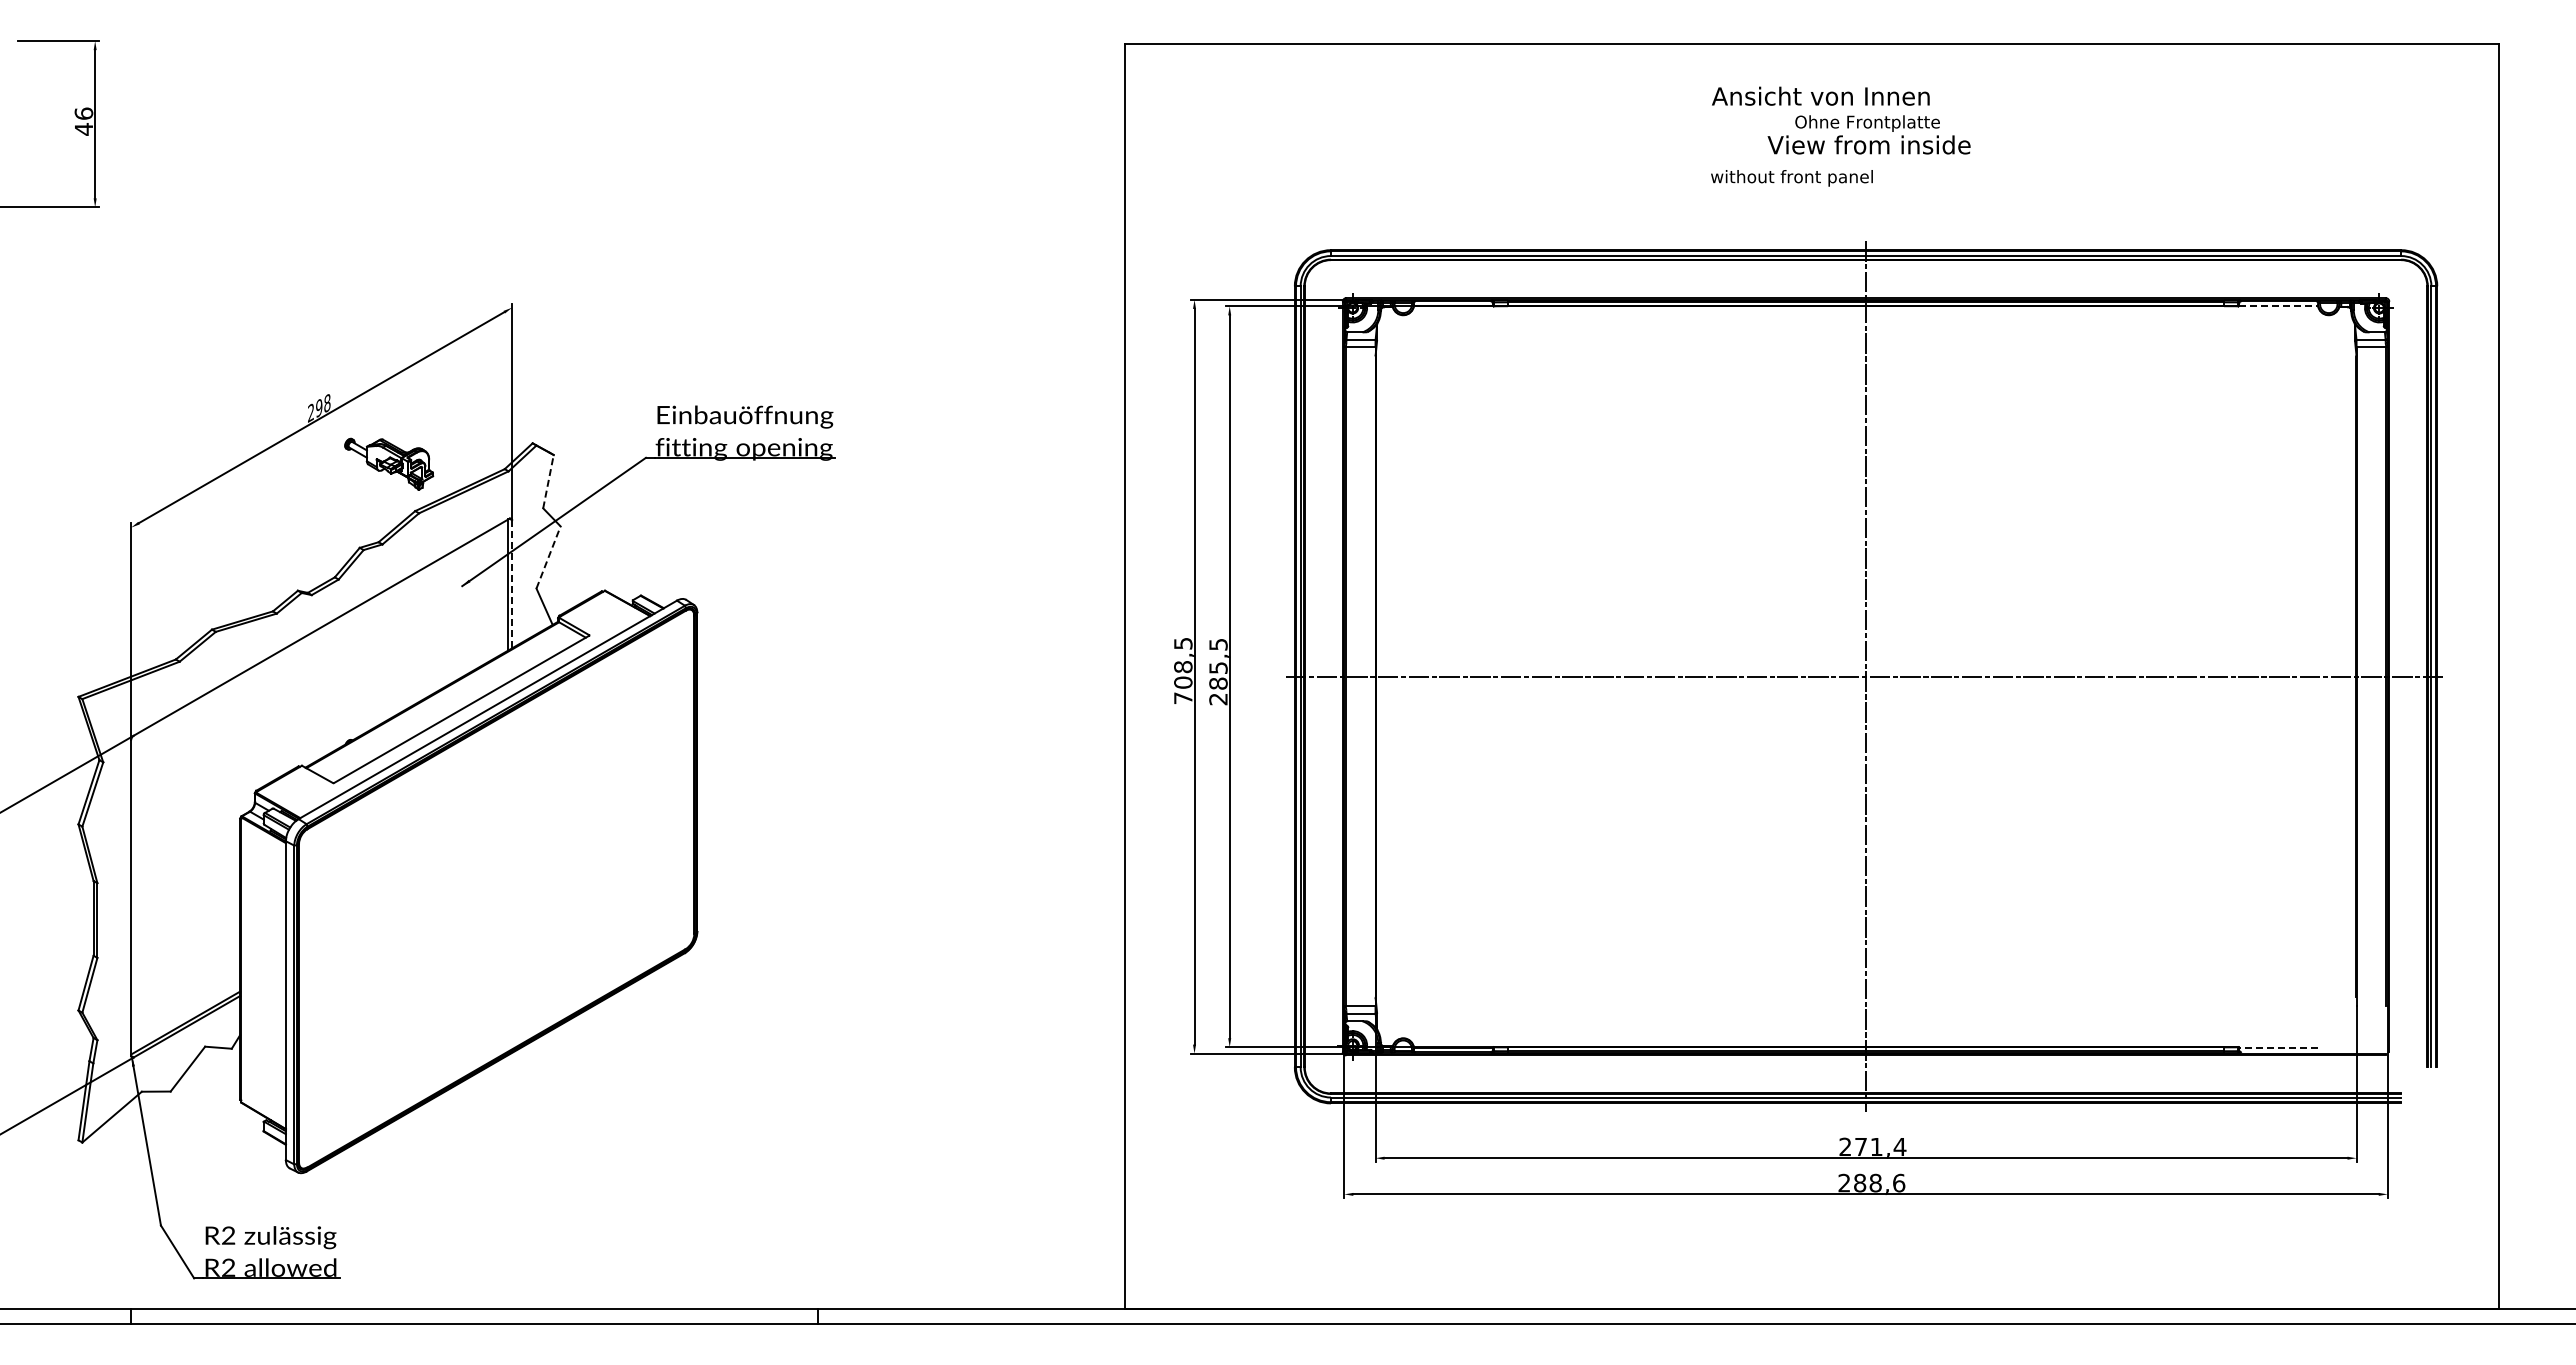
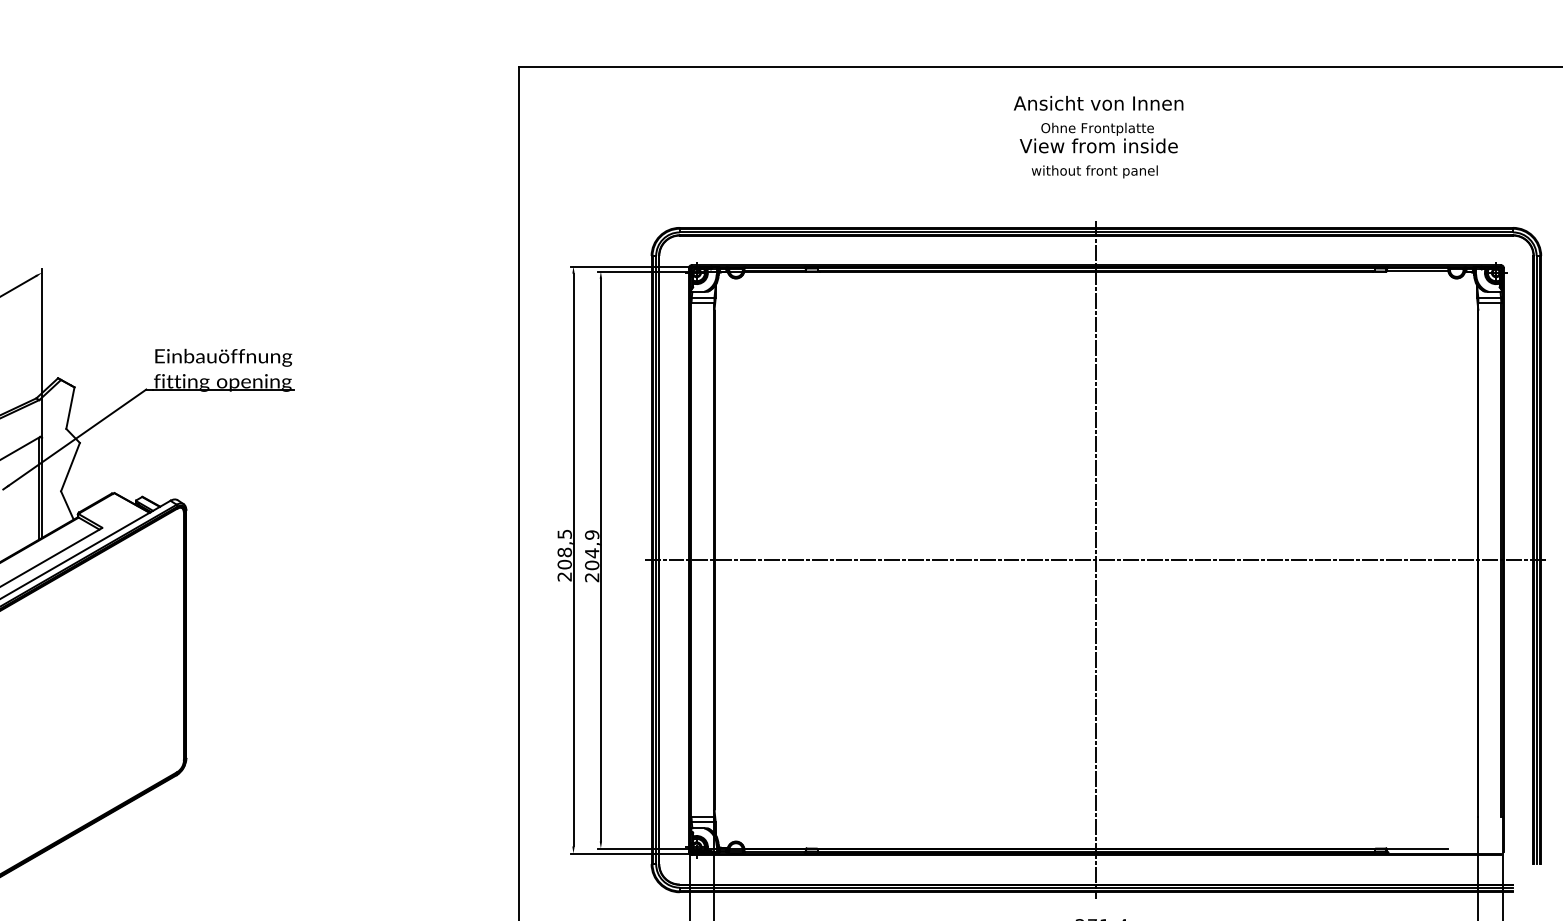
text: (1820, 95) -> (1098, 102), moved
text: (1791, 178) -> (1094, 172), moved
line: (2278, 305) -> (1417, 270), dashed -> solid
line: (548, 481) -> (70, 407), dashed -> solid
line: (548, 557) -> (70, 467), dashed -> solid
line: (512, 584) -> (42, 488), dashed -> solid
text: (1218, 663) -> (592, 549), 285,5 -> 204,9
text: (1183, 698) -> (564, 576), 708,5 -> 208,5
line: (2278, 1047) -> (1417, 848), dashed -> solid

